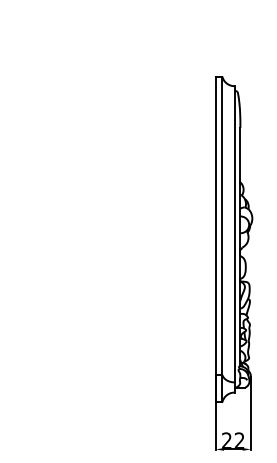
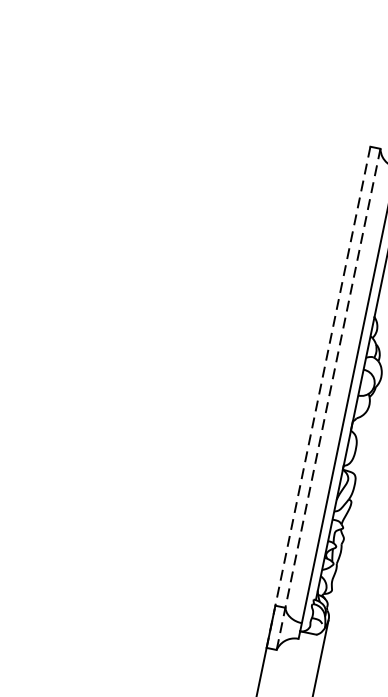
line: (215, 239) -> (318, 397), solid -> dashed
line: (222, 239) -> (328, 399), solid -> dashed

